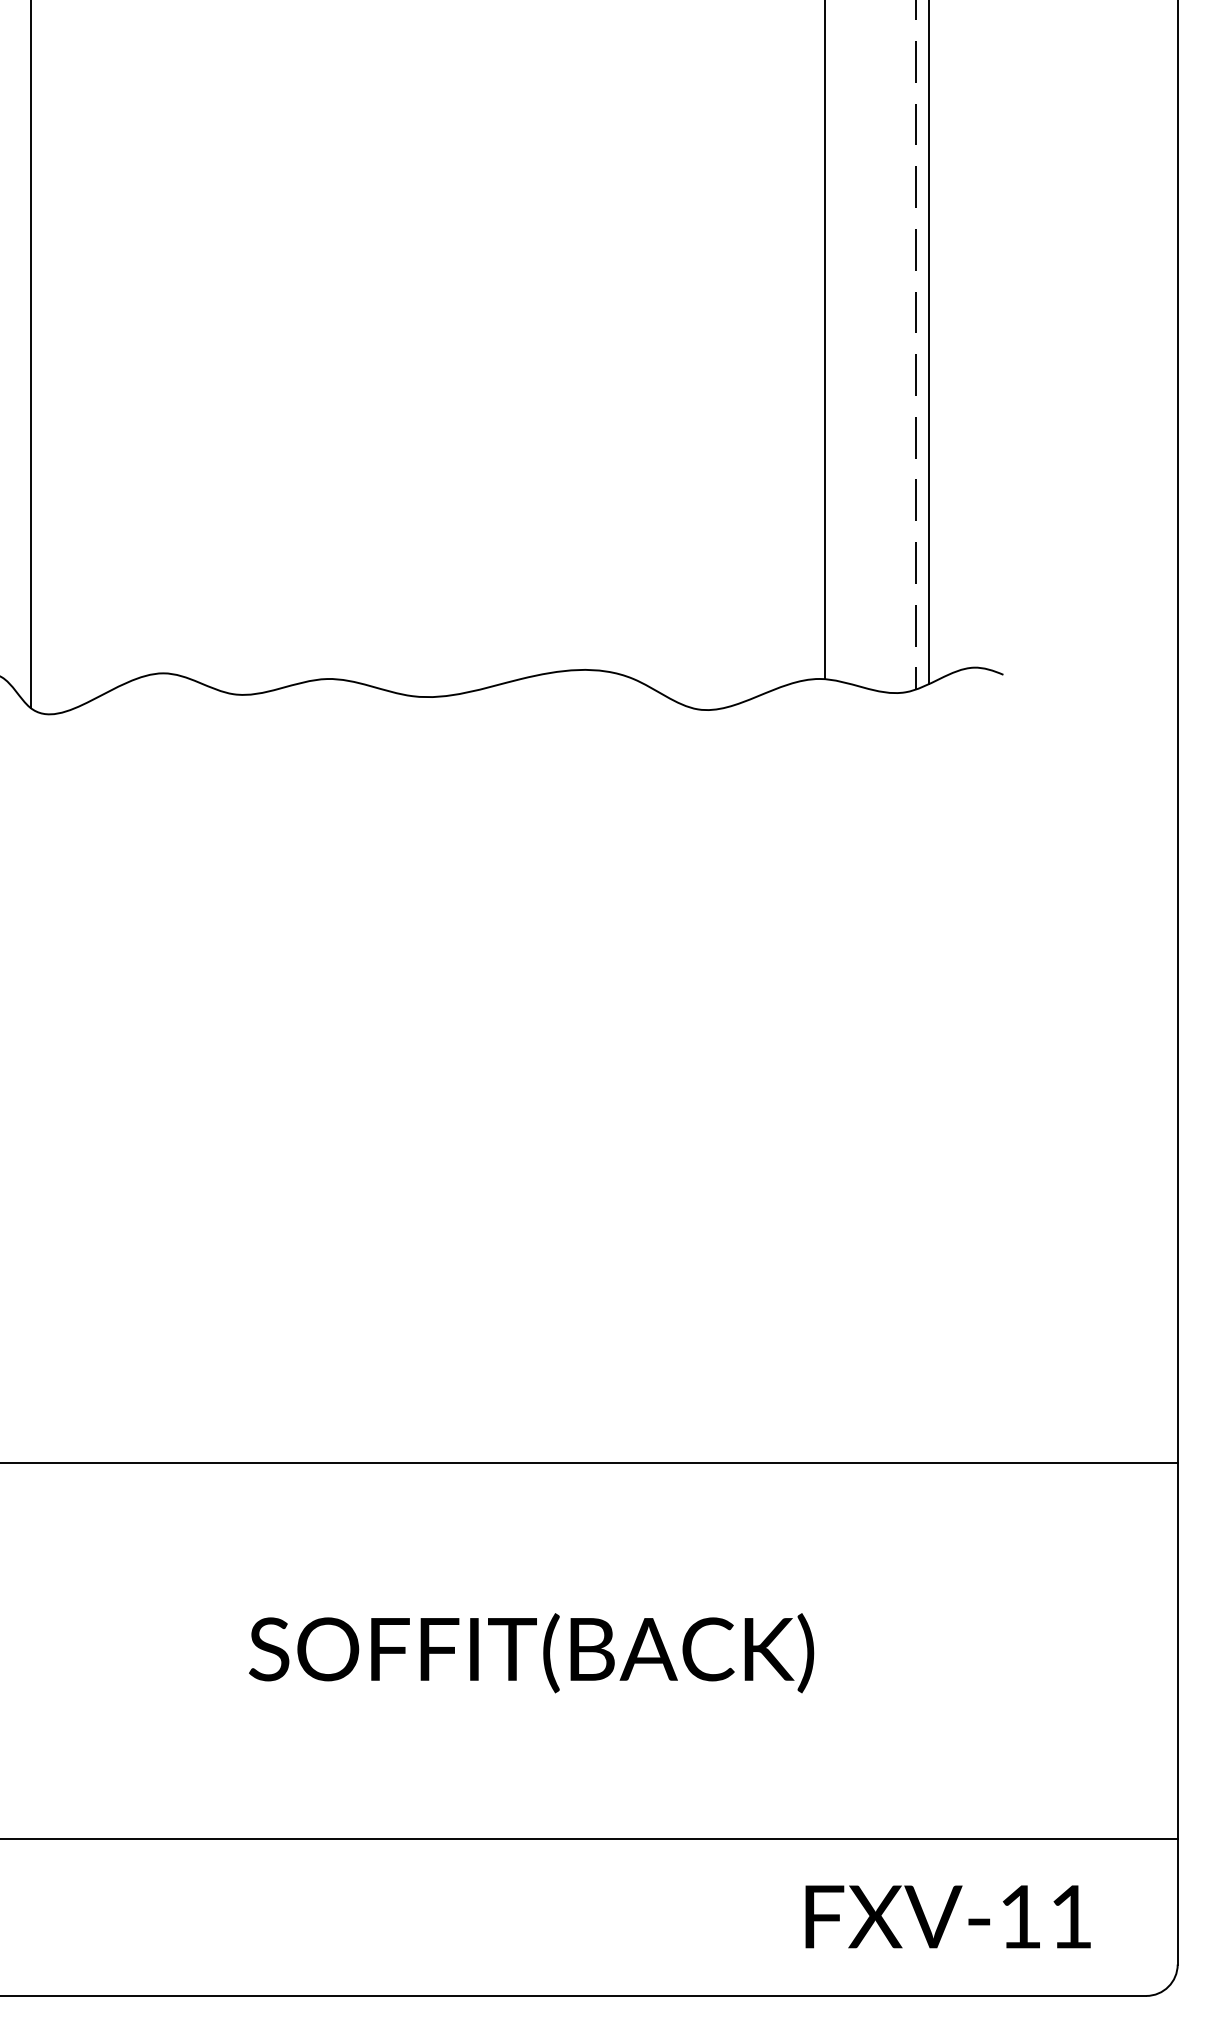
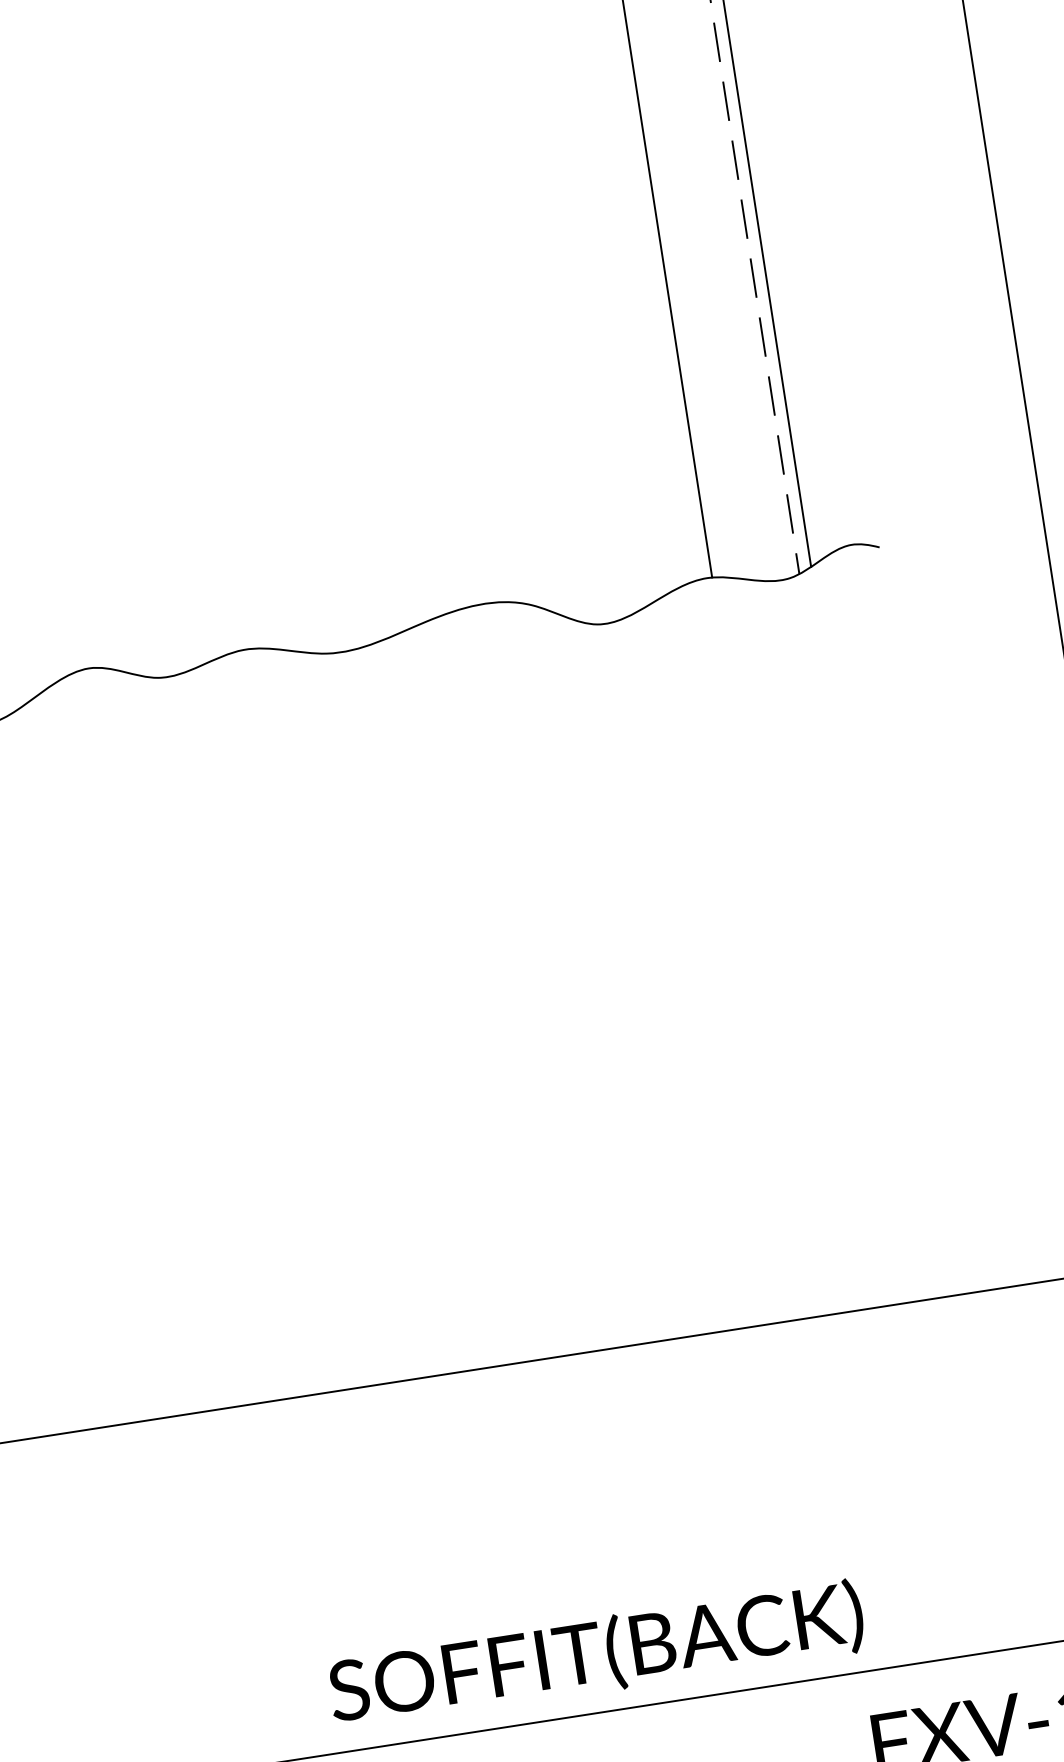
text: (531, 1653) -> (596, 1655), moved

